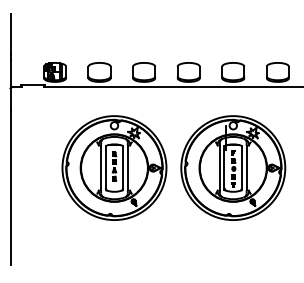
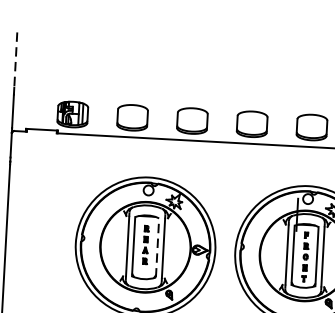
line: (10, 34) -> (15, 60), solid -> dashed
line: (123, 167) -> (157, 247), solid -> dashed

